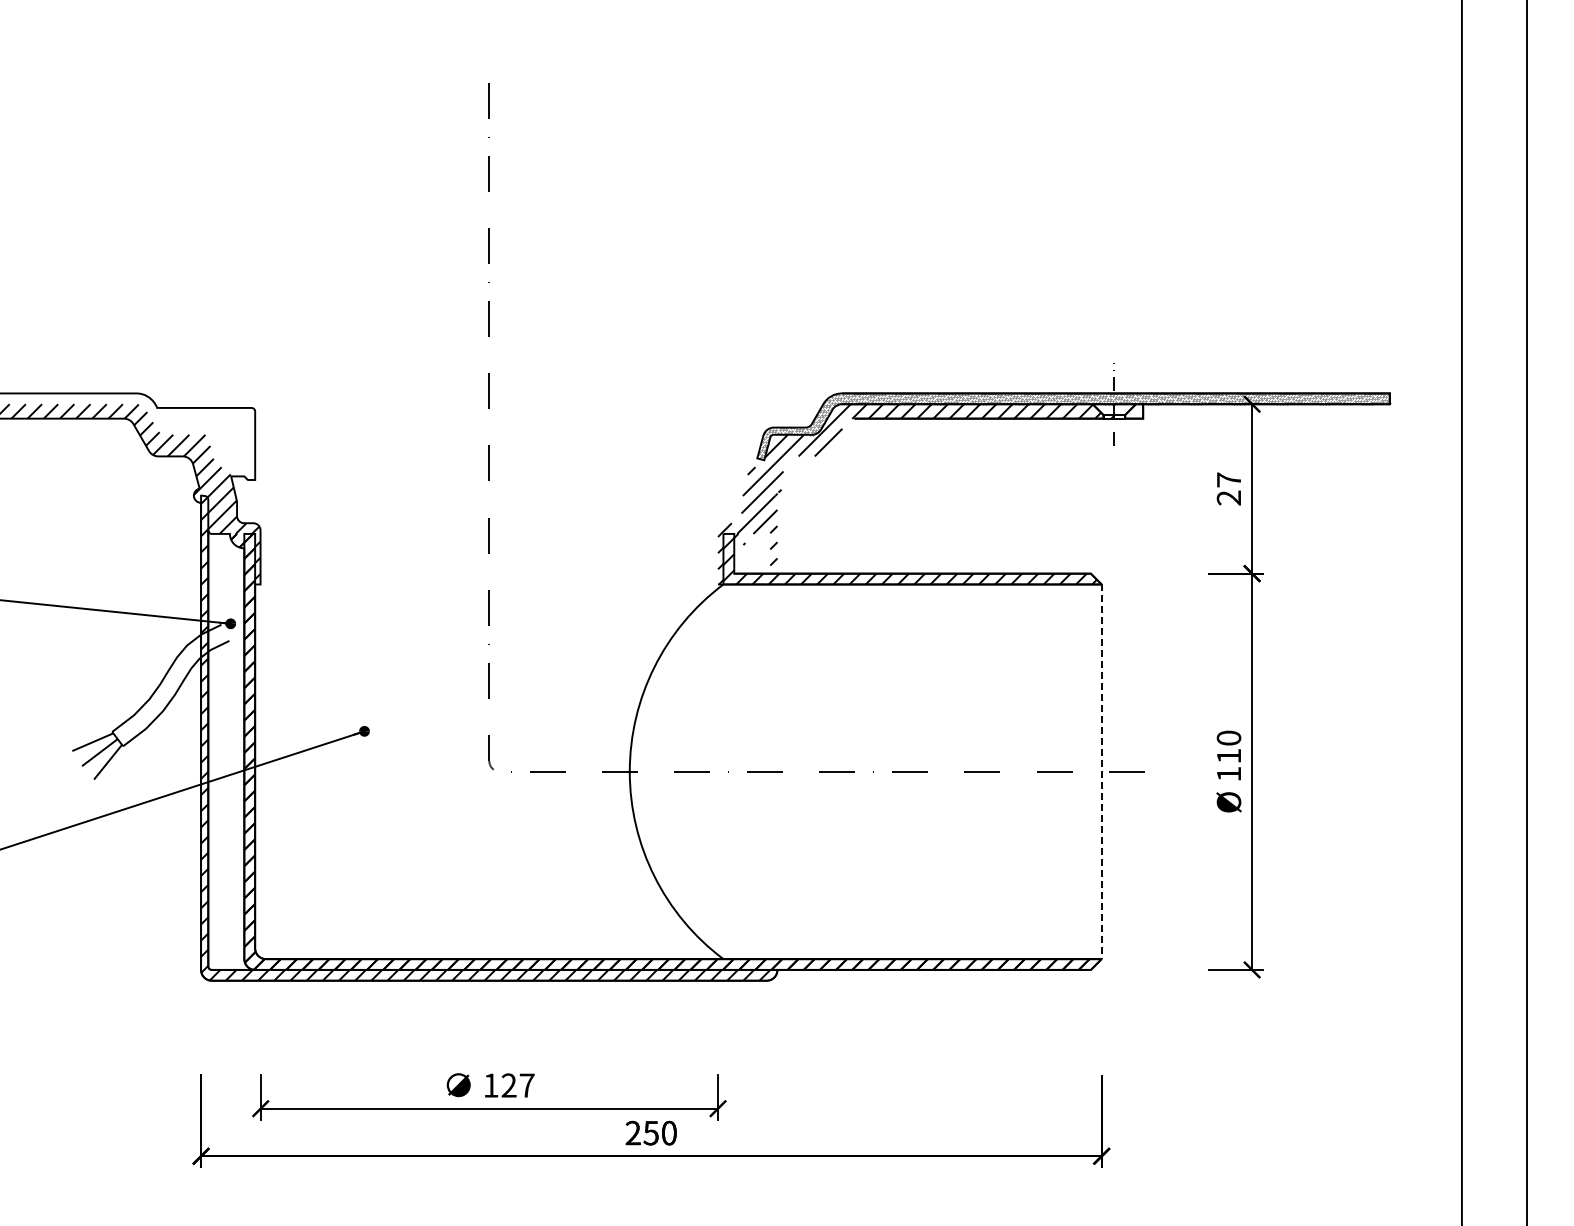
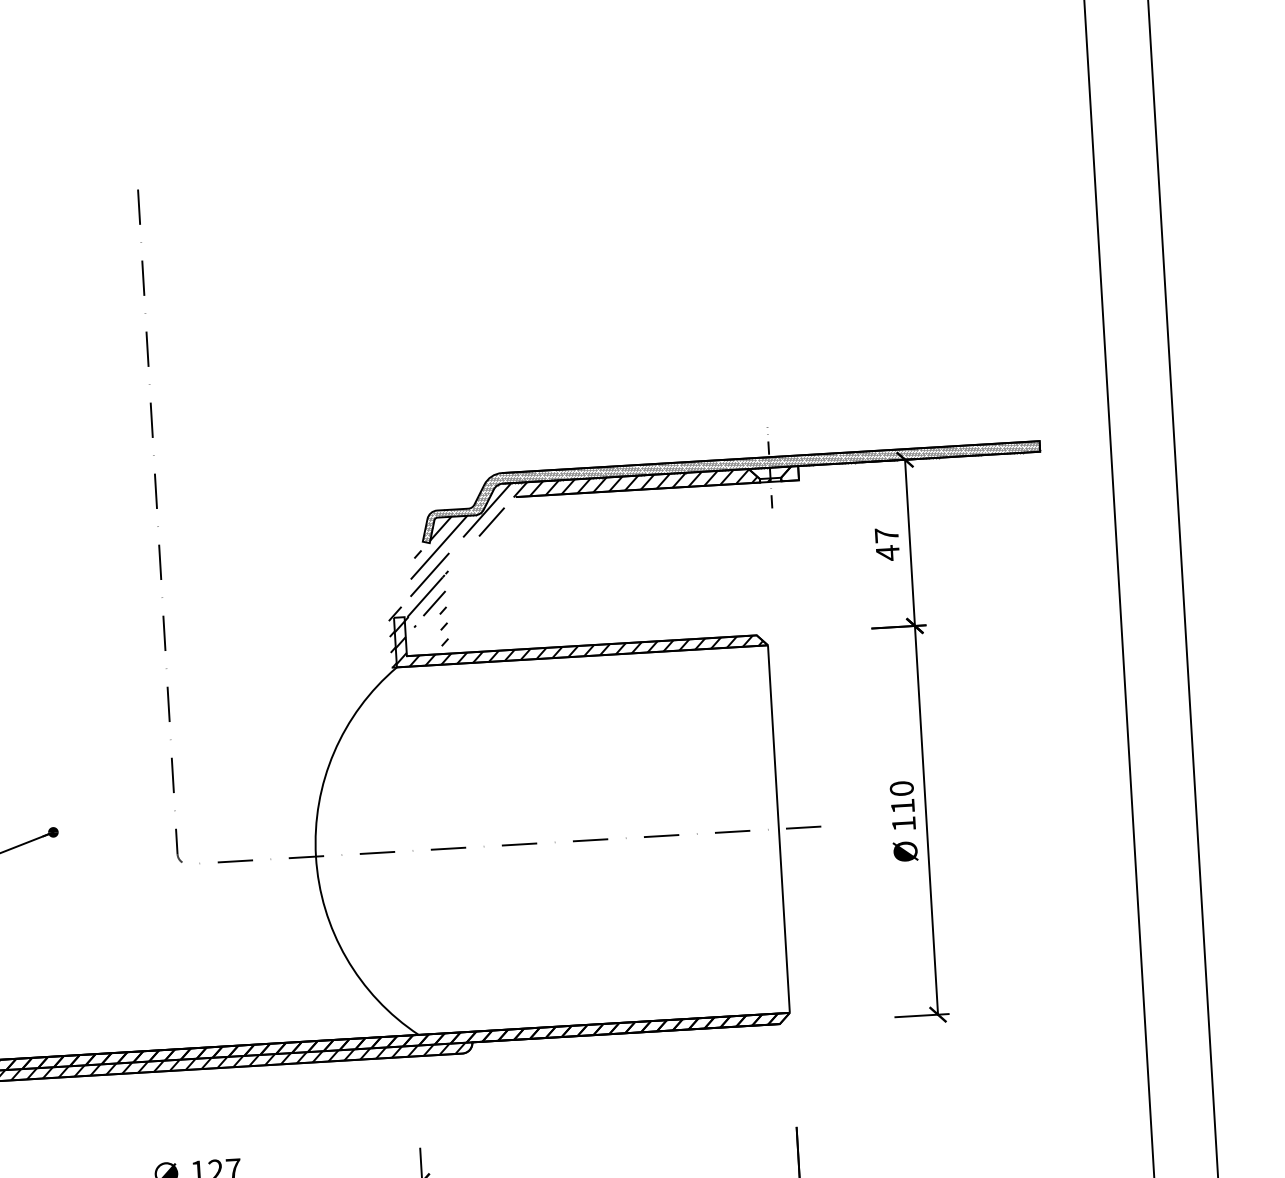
text: (1228, 498) -> (887, 553), 27 -> 47
line: (1101, 772) -> (778, 829), dashed -> solid

